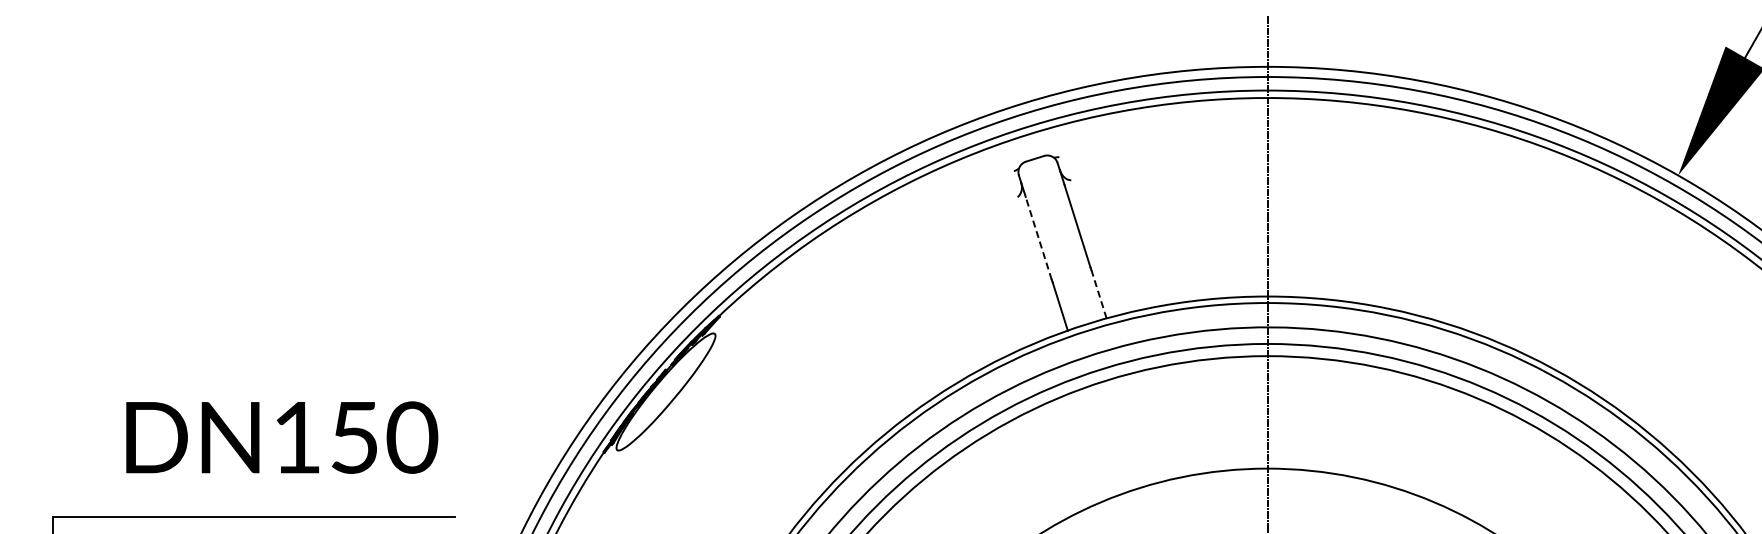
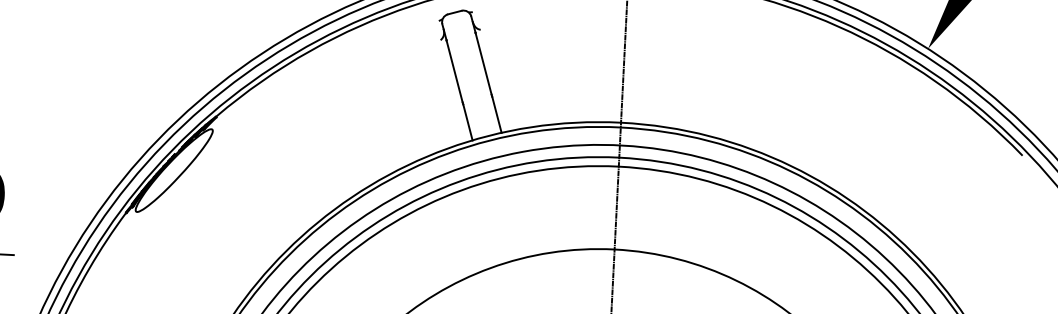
line: (1038, 238) -> (454, 71), dashed -> solid
line: (1098, 293) -> (496, 114), dashed -> solid

